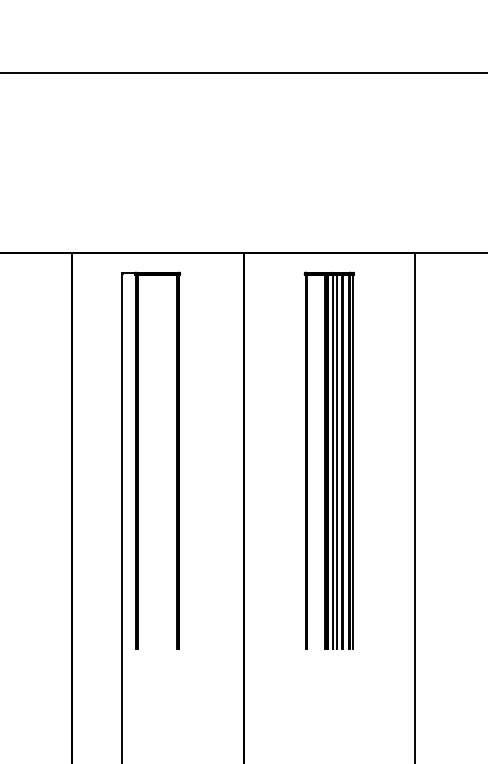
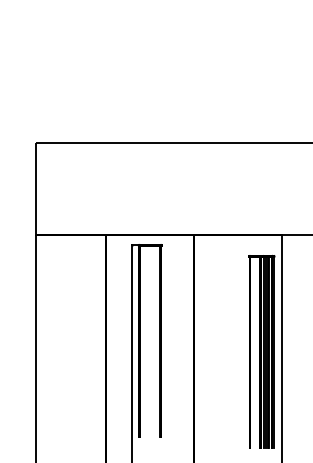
part: (328, 459) -> (261, 351), moved

